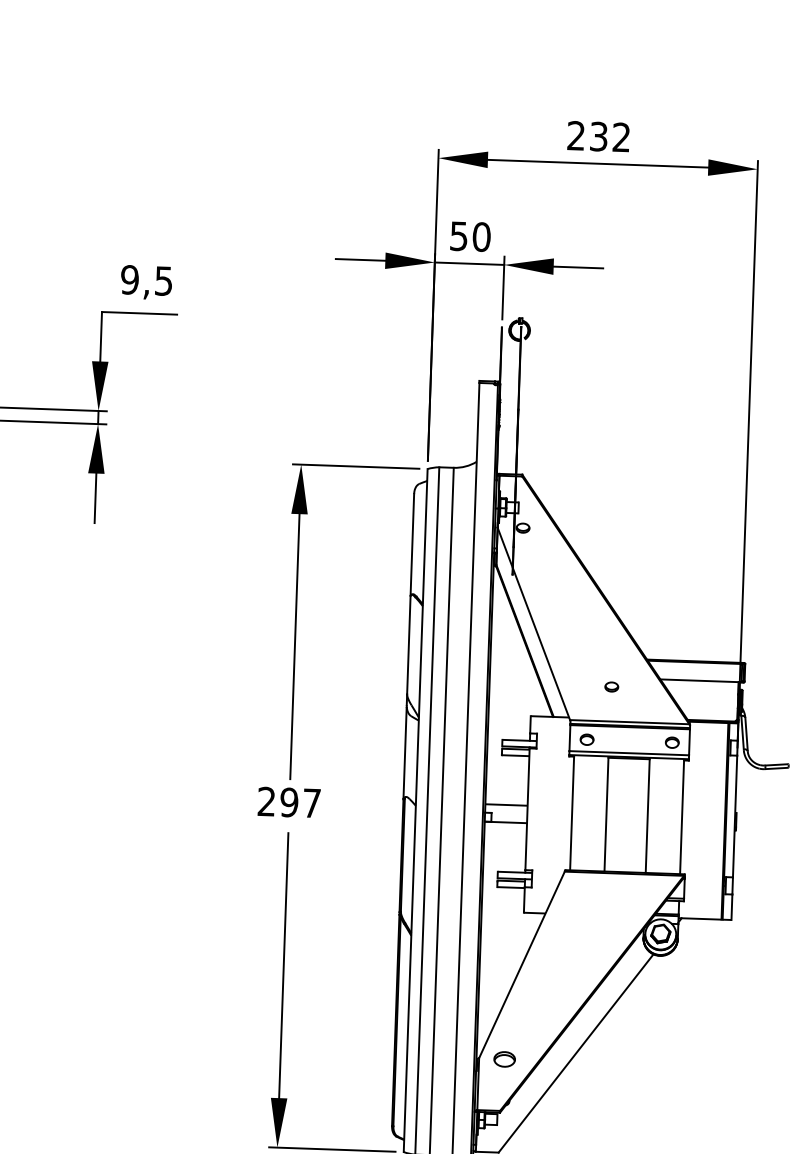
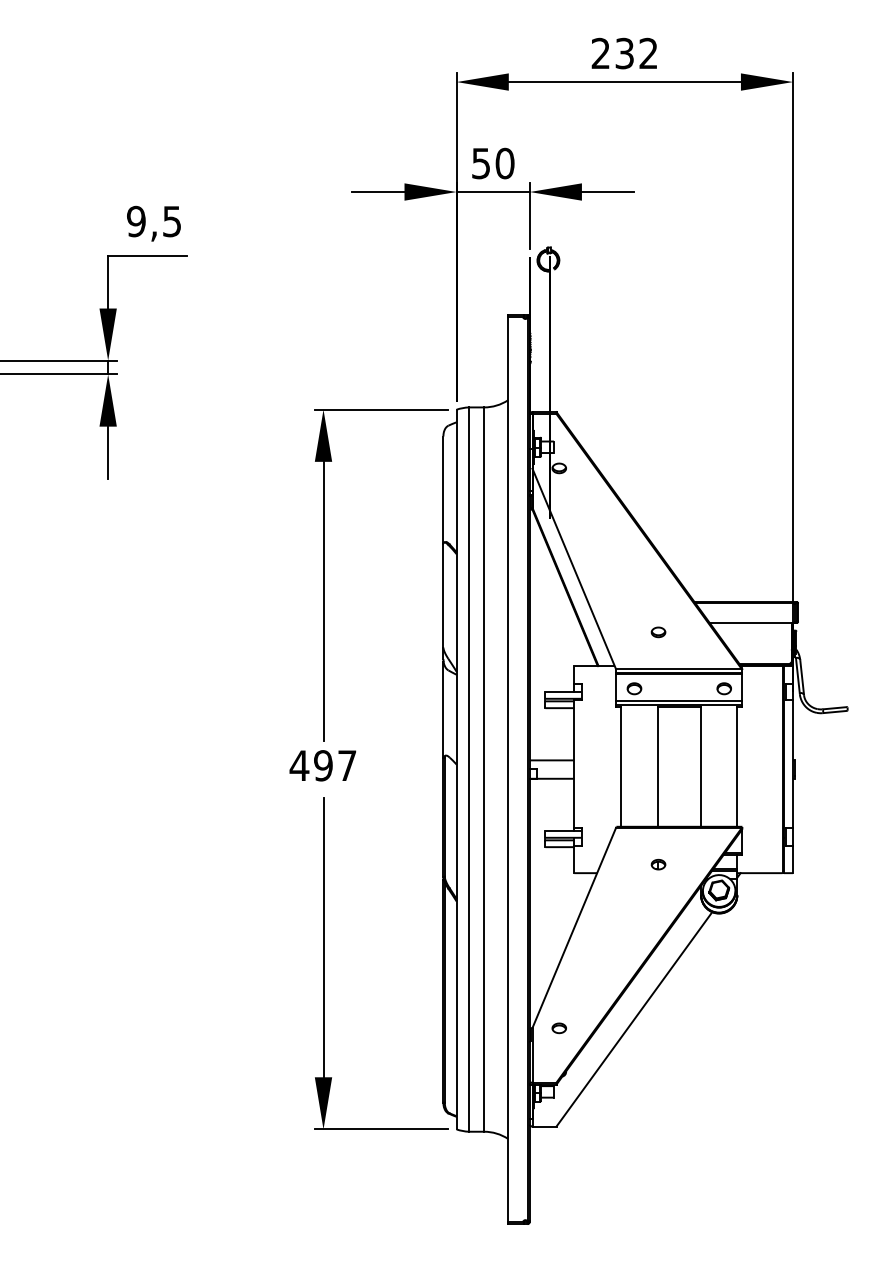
text: (266, 801) -> (299, 765), 297 -> 497
part: (604, 907) -> (658, 864), added
part: (503, 1059) -> (558, 1028), size x0.62

